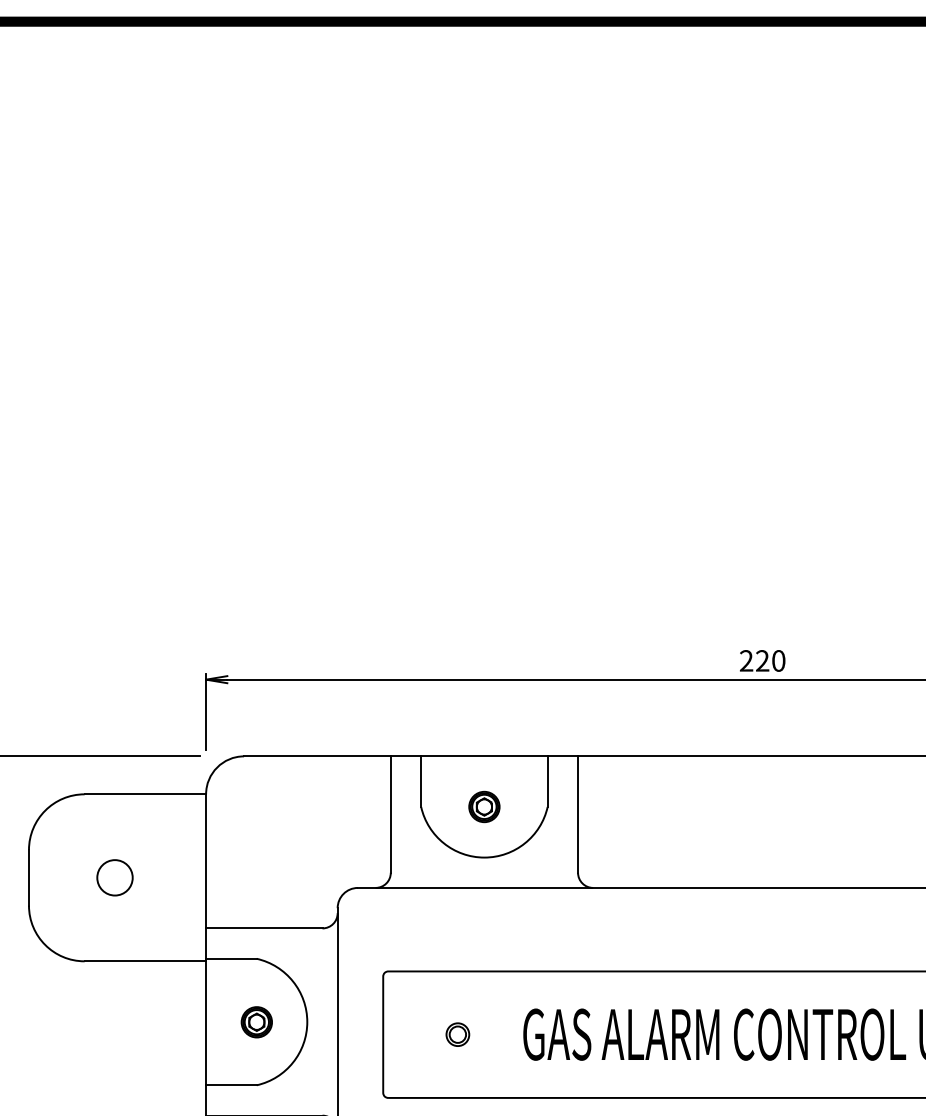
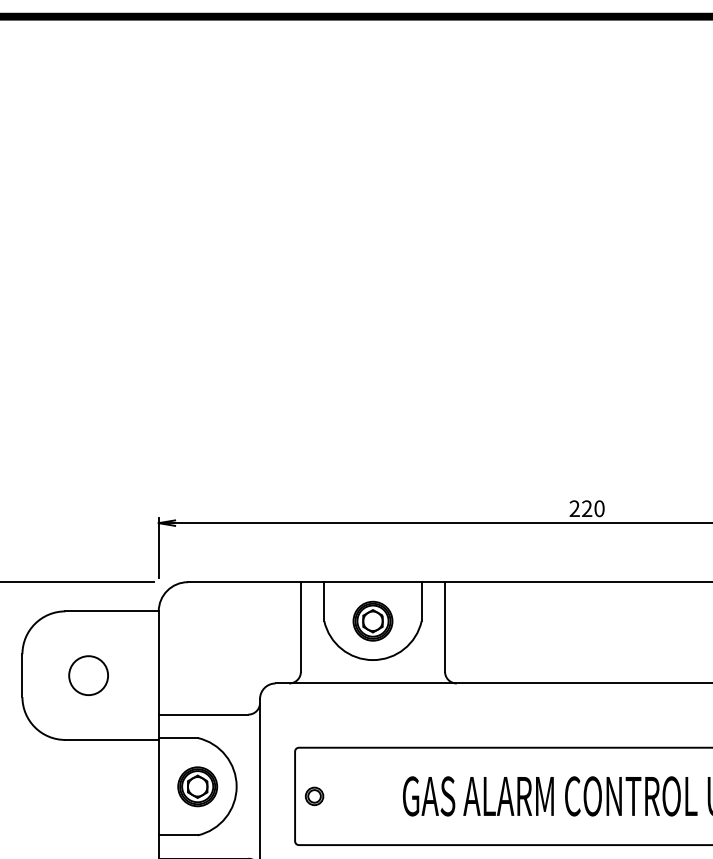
part: (483, 806) -> (372, 620), size x1.67
circle: (114, 877) -> (88, 675), size x1.43
part: (256, 1021) -> (197, 786), size x1.67
part: (457, 1034) -> (314, 796), moved

